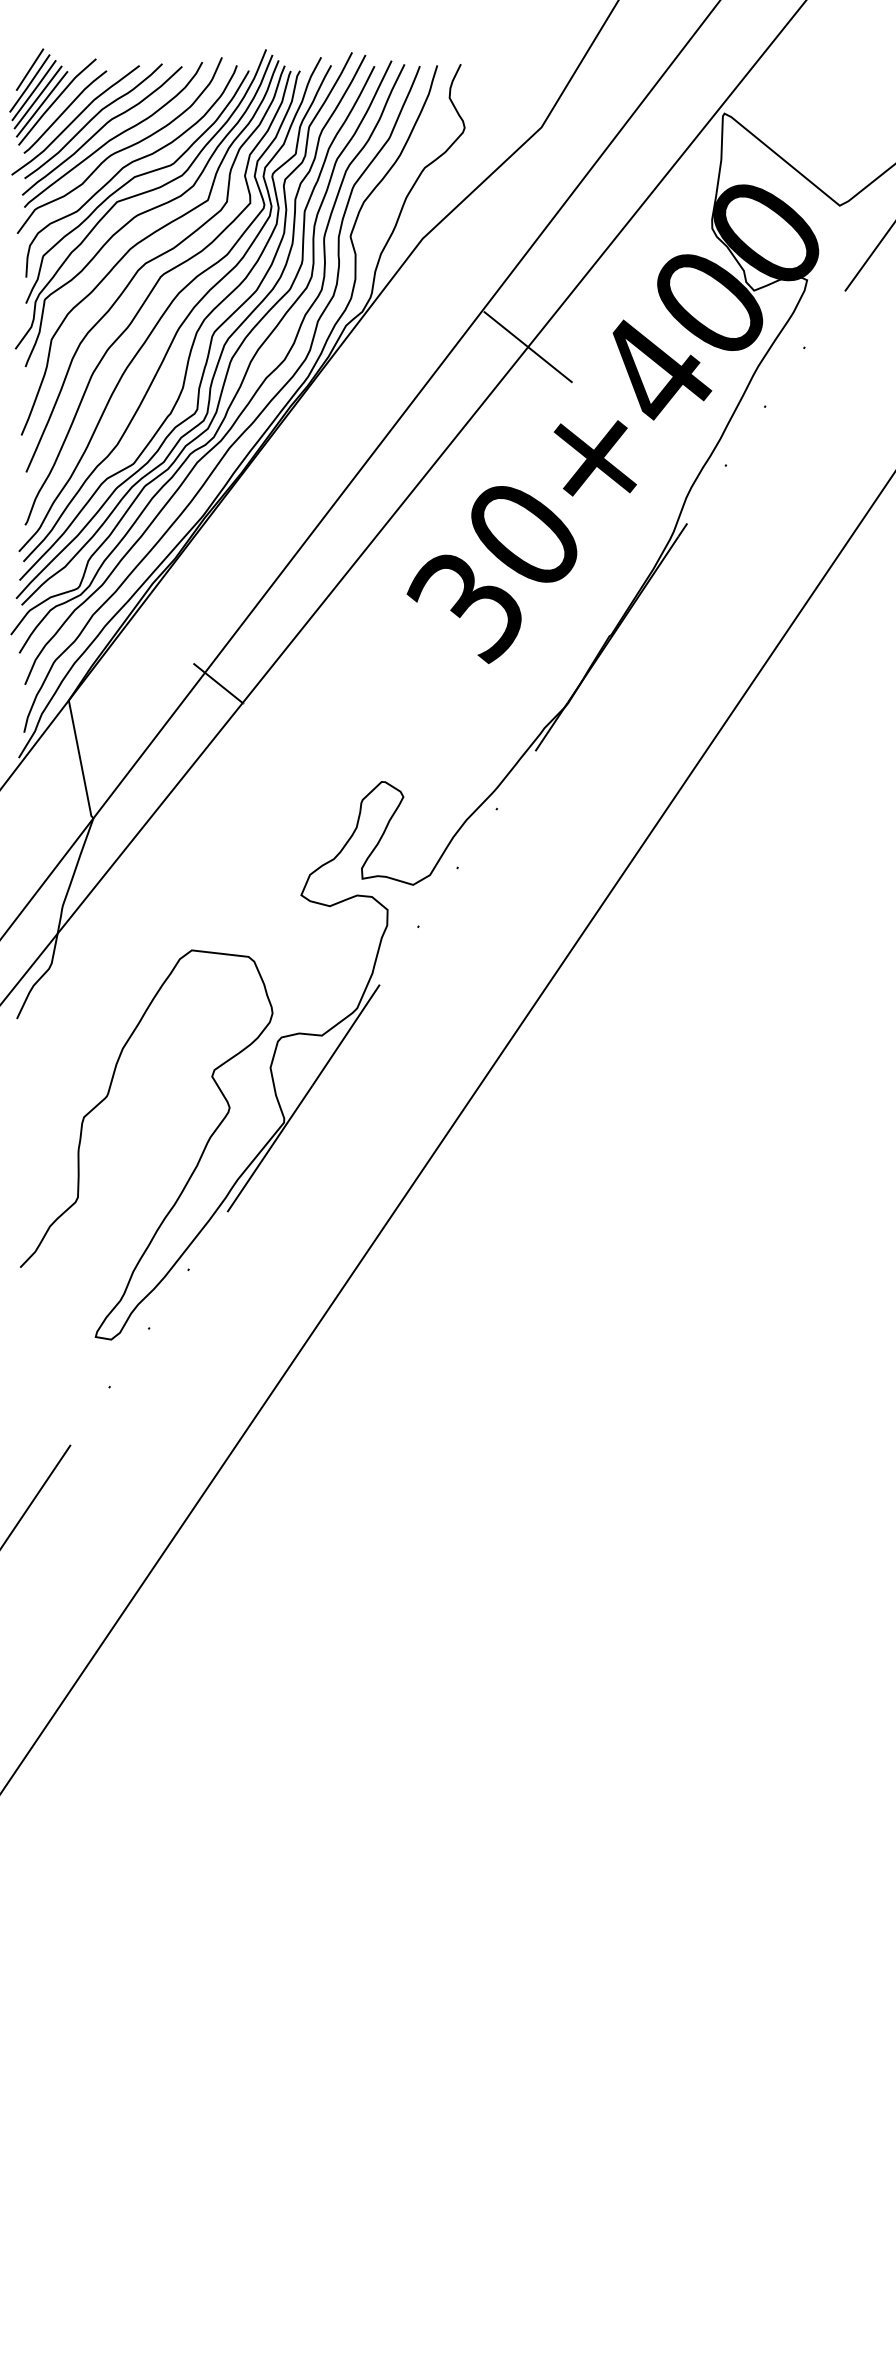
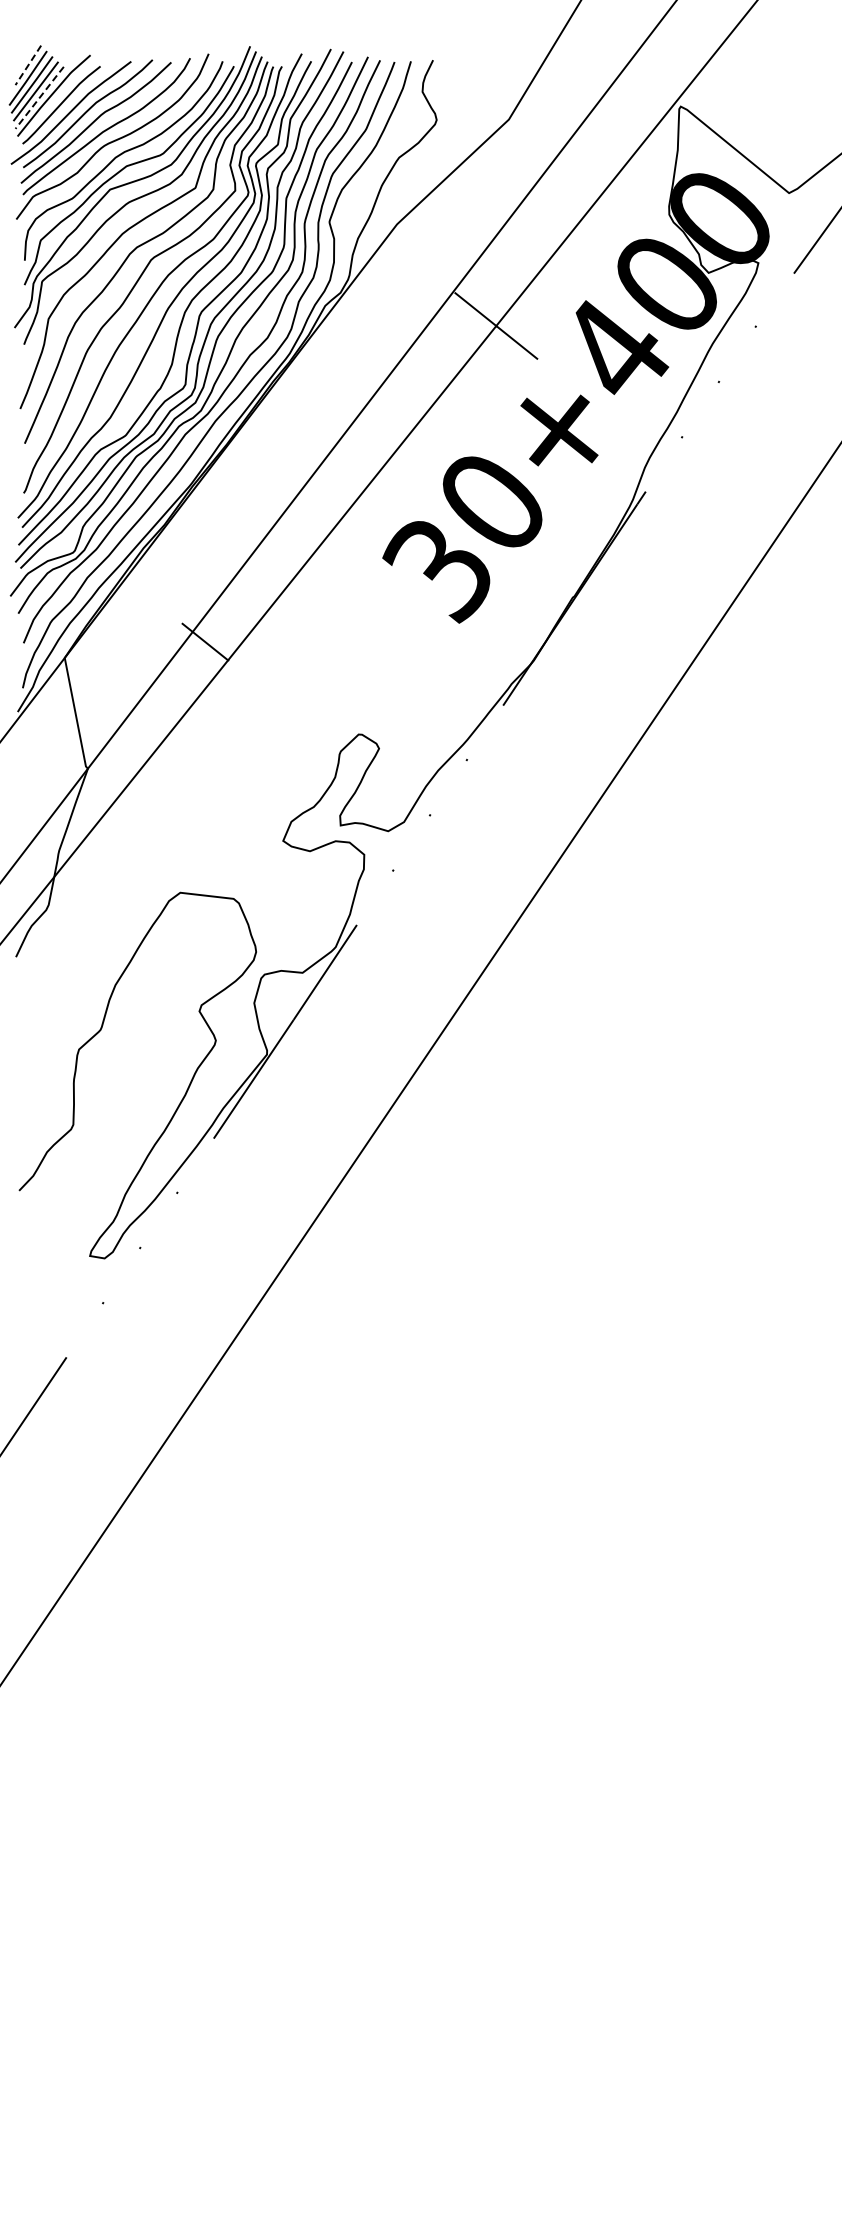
line: (30, 69) -> (28, 65), solid -> dashed
line: (41, 103) -> (39, 97), solid -> dashed

